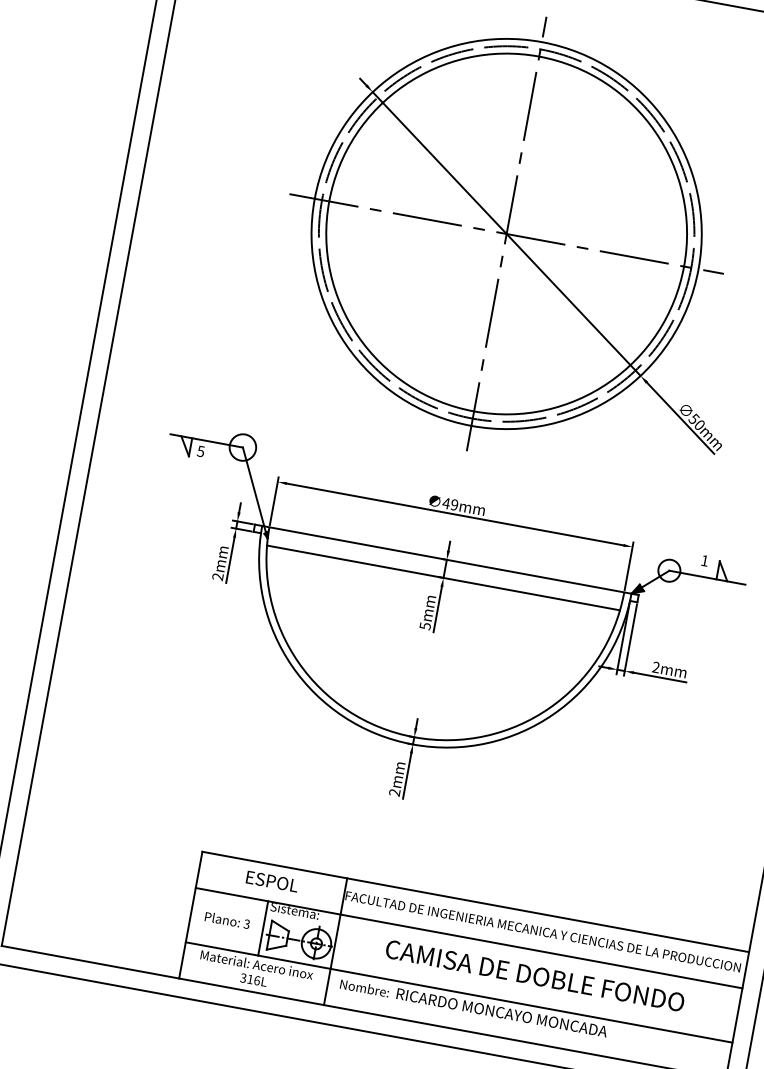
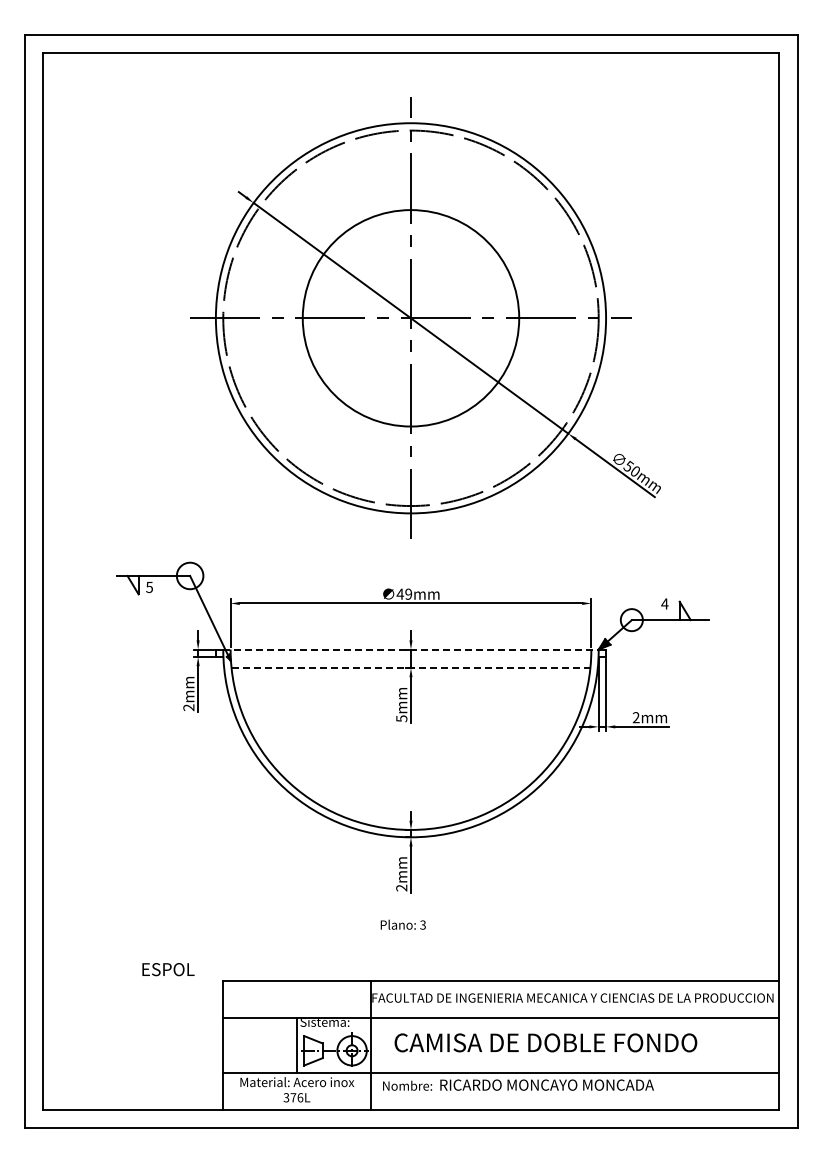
circle: (506, 233) -> (410, 317), size x0.6
line: (447, 559) -> (411, 649), solid -> dashed
text: (704, 560) -> (664, 603), 1 -> 4
line: (443, 578) -> (411, 668), solid -> dashed
text: (272, 881) -> (168, 969), moved
text: (226, 919) -> (402, 924), moved
text: (534, 975) -> (545, 1042), moved
text: (250, 979) -> (293, 1097), 316L -> 376L

